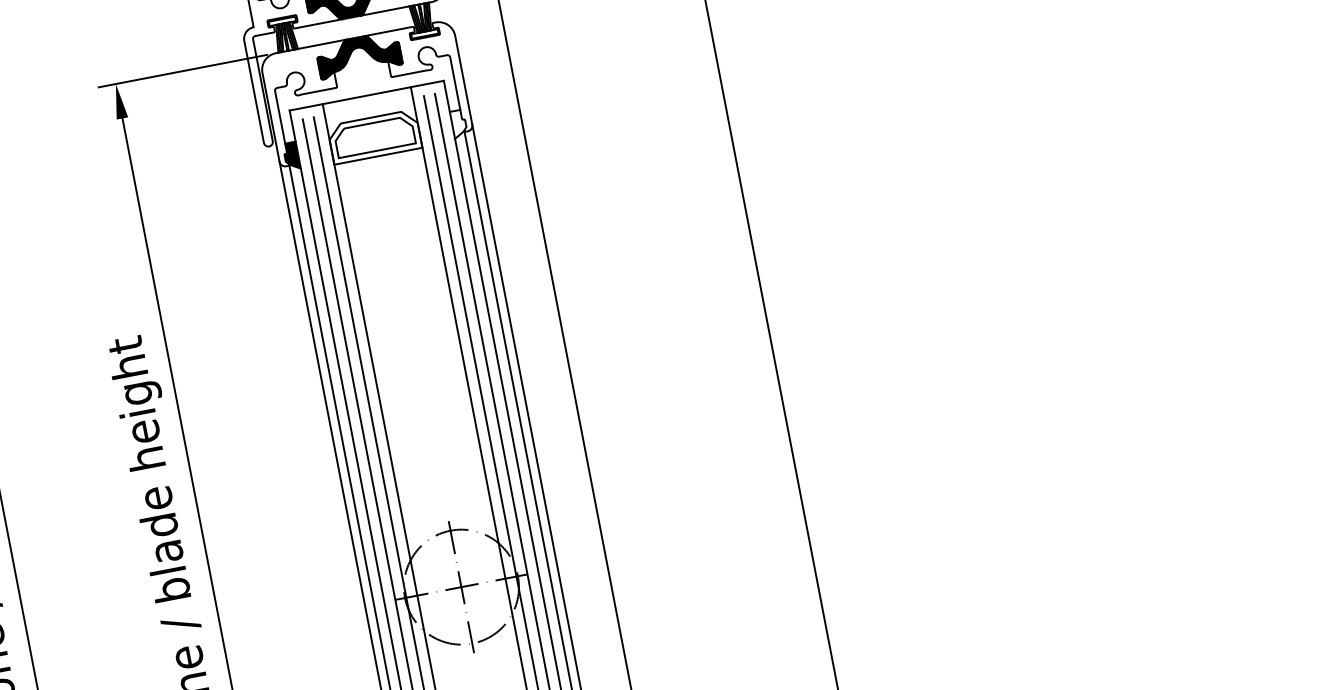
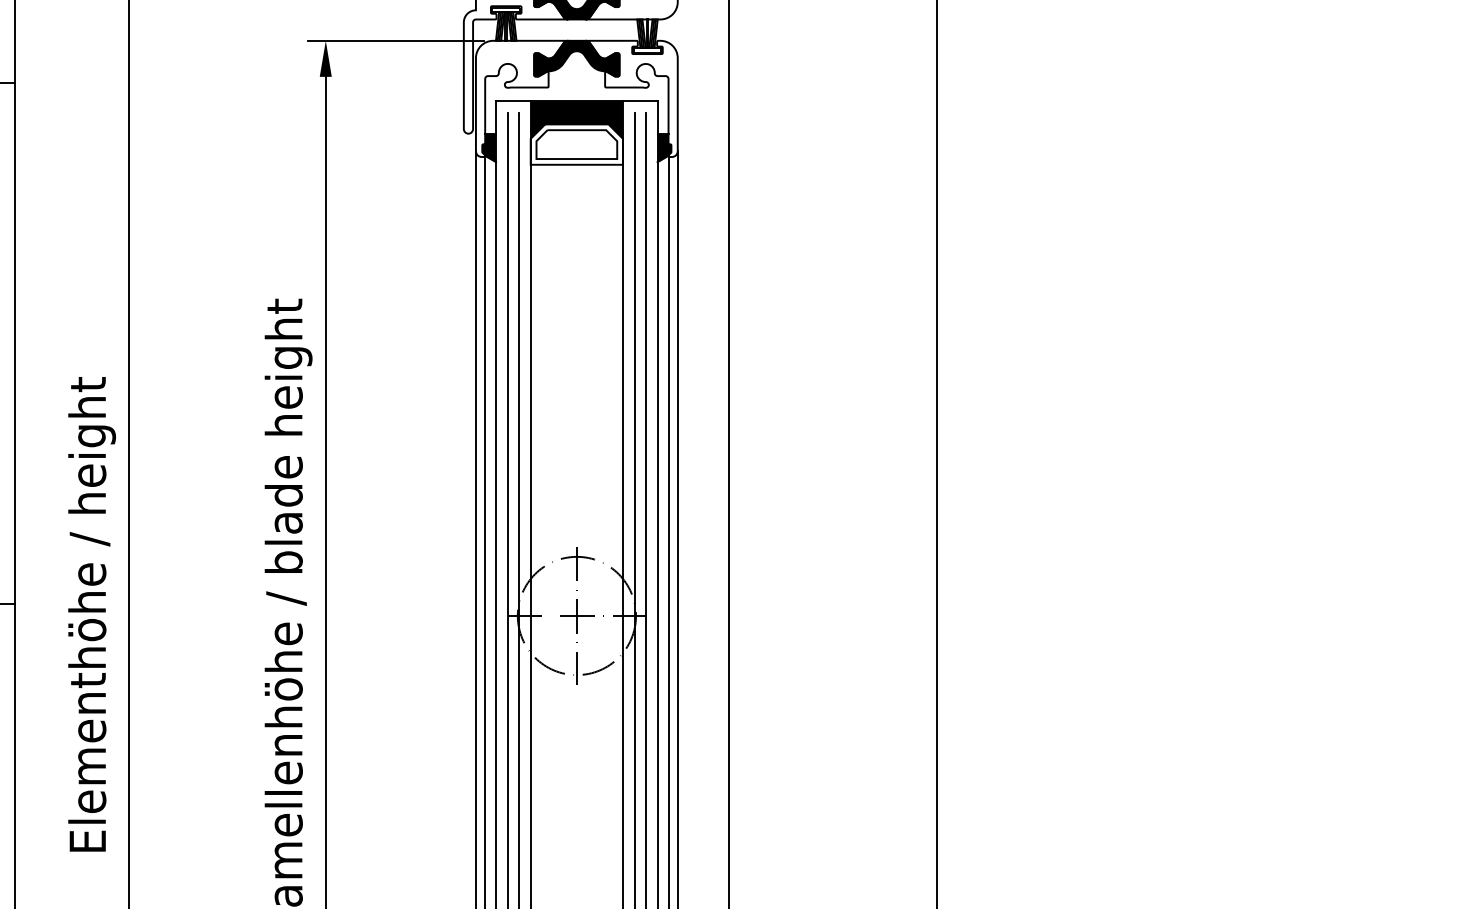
fill: (369, 113) -> (576, 119), added
fill: (458, 123) -> (664, 147), added

